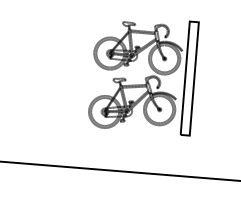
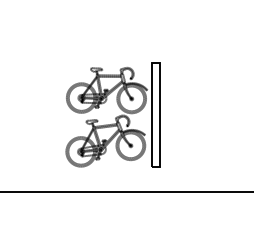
part: (142, 74) -> (112, 114), moved

